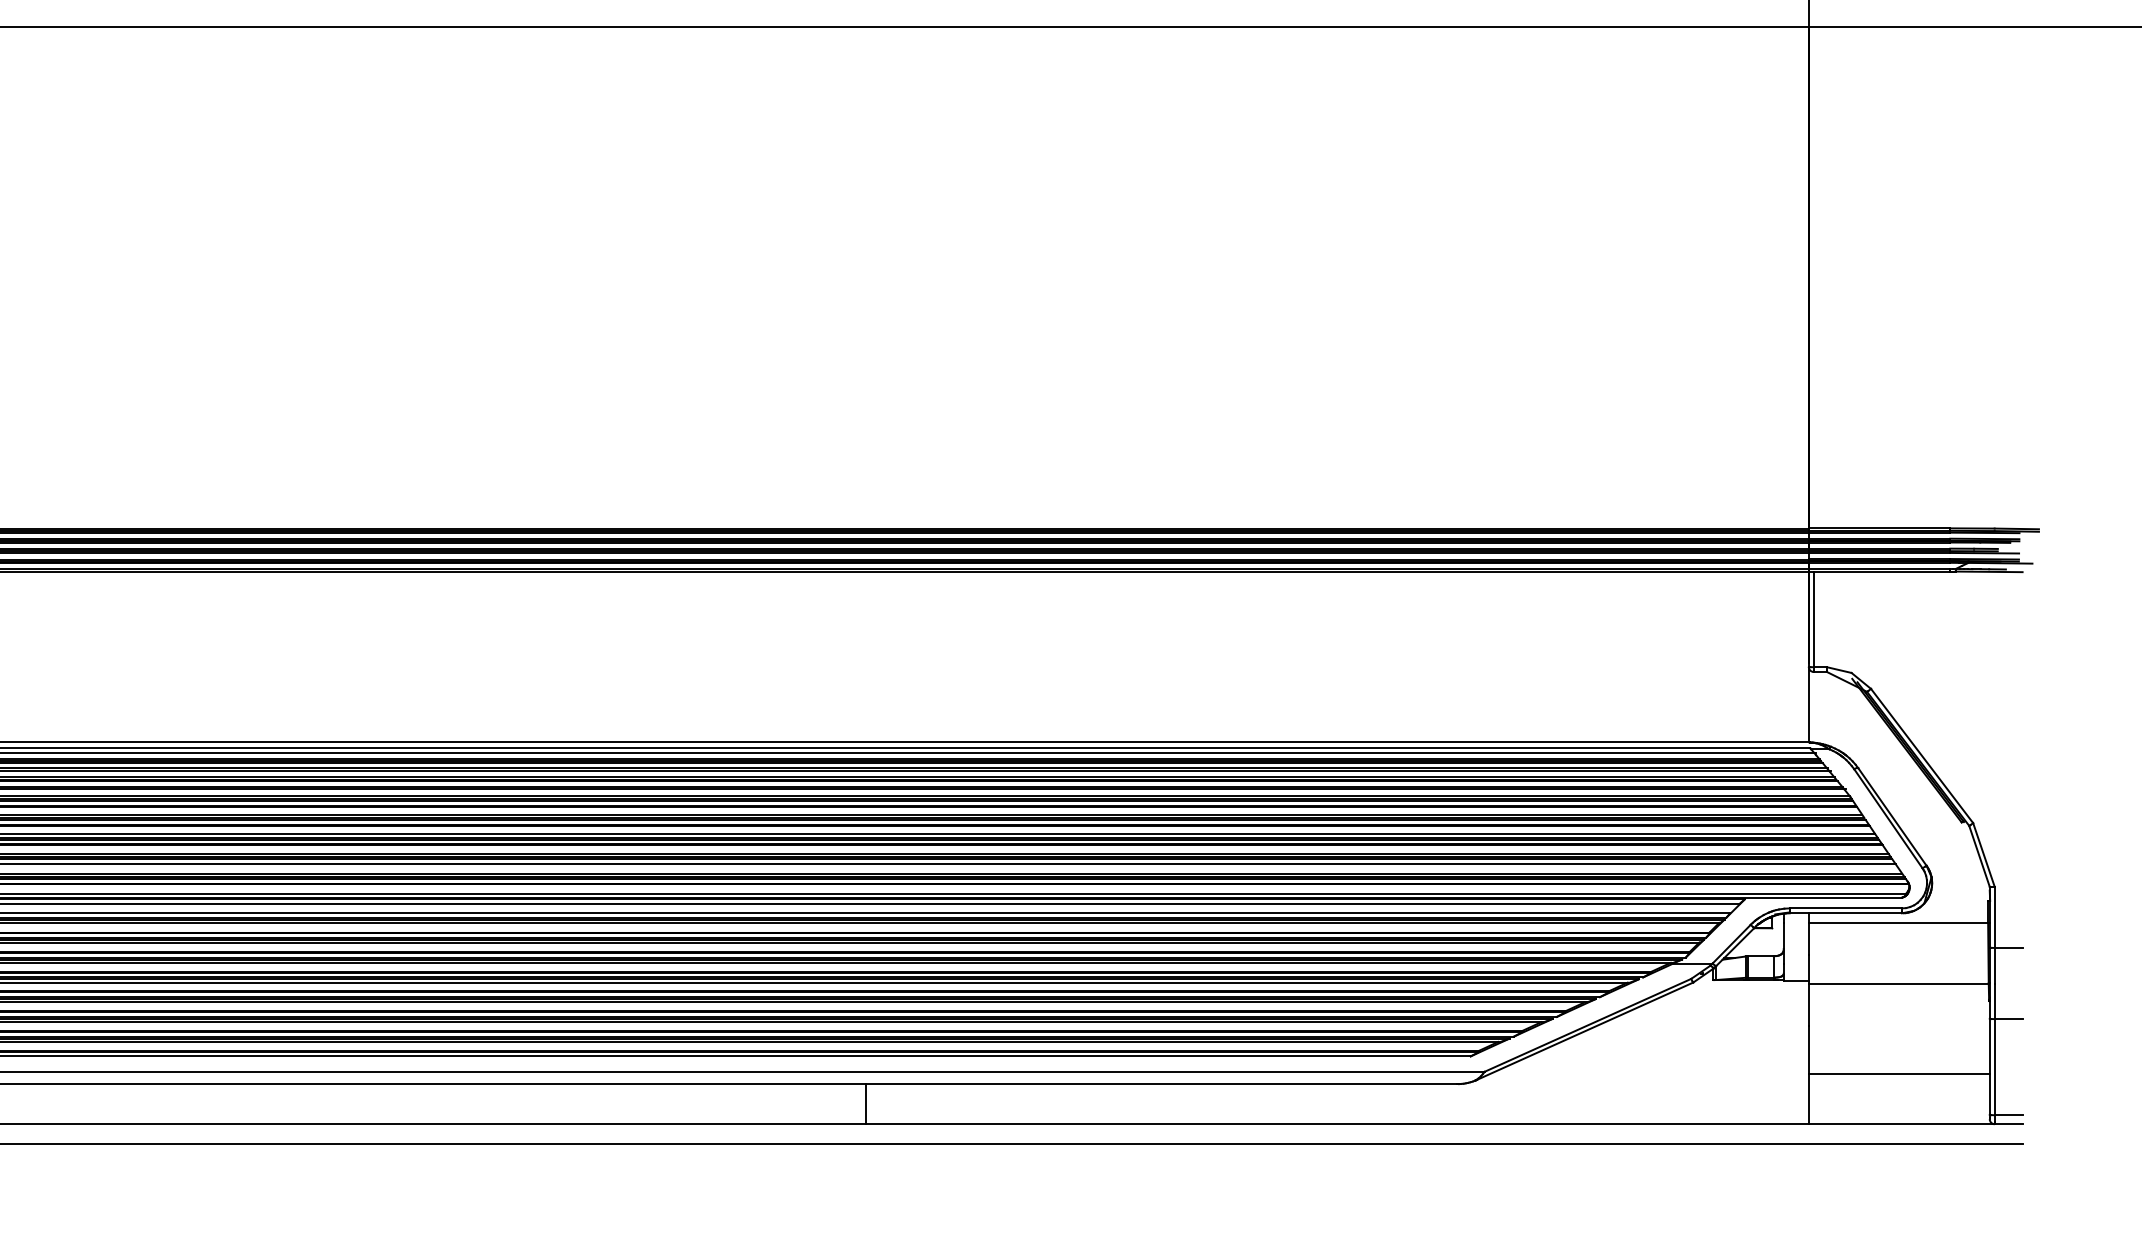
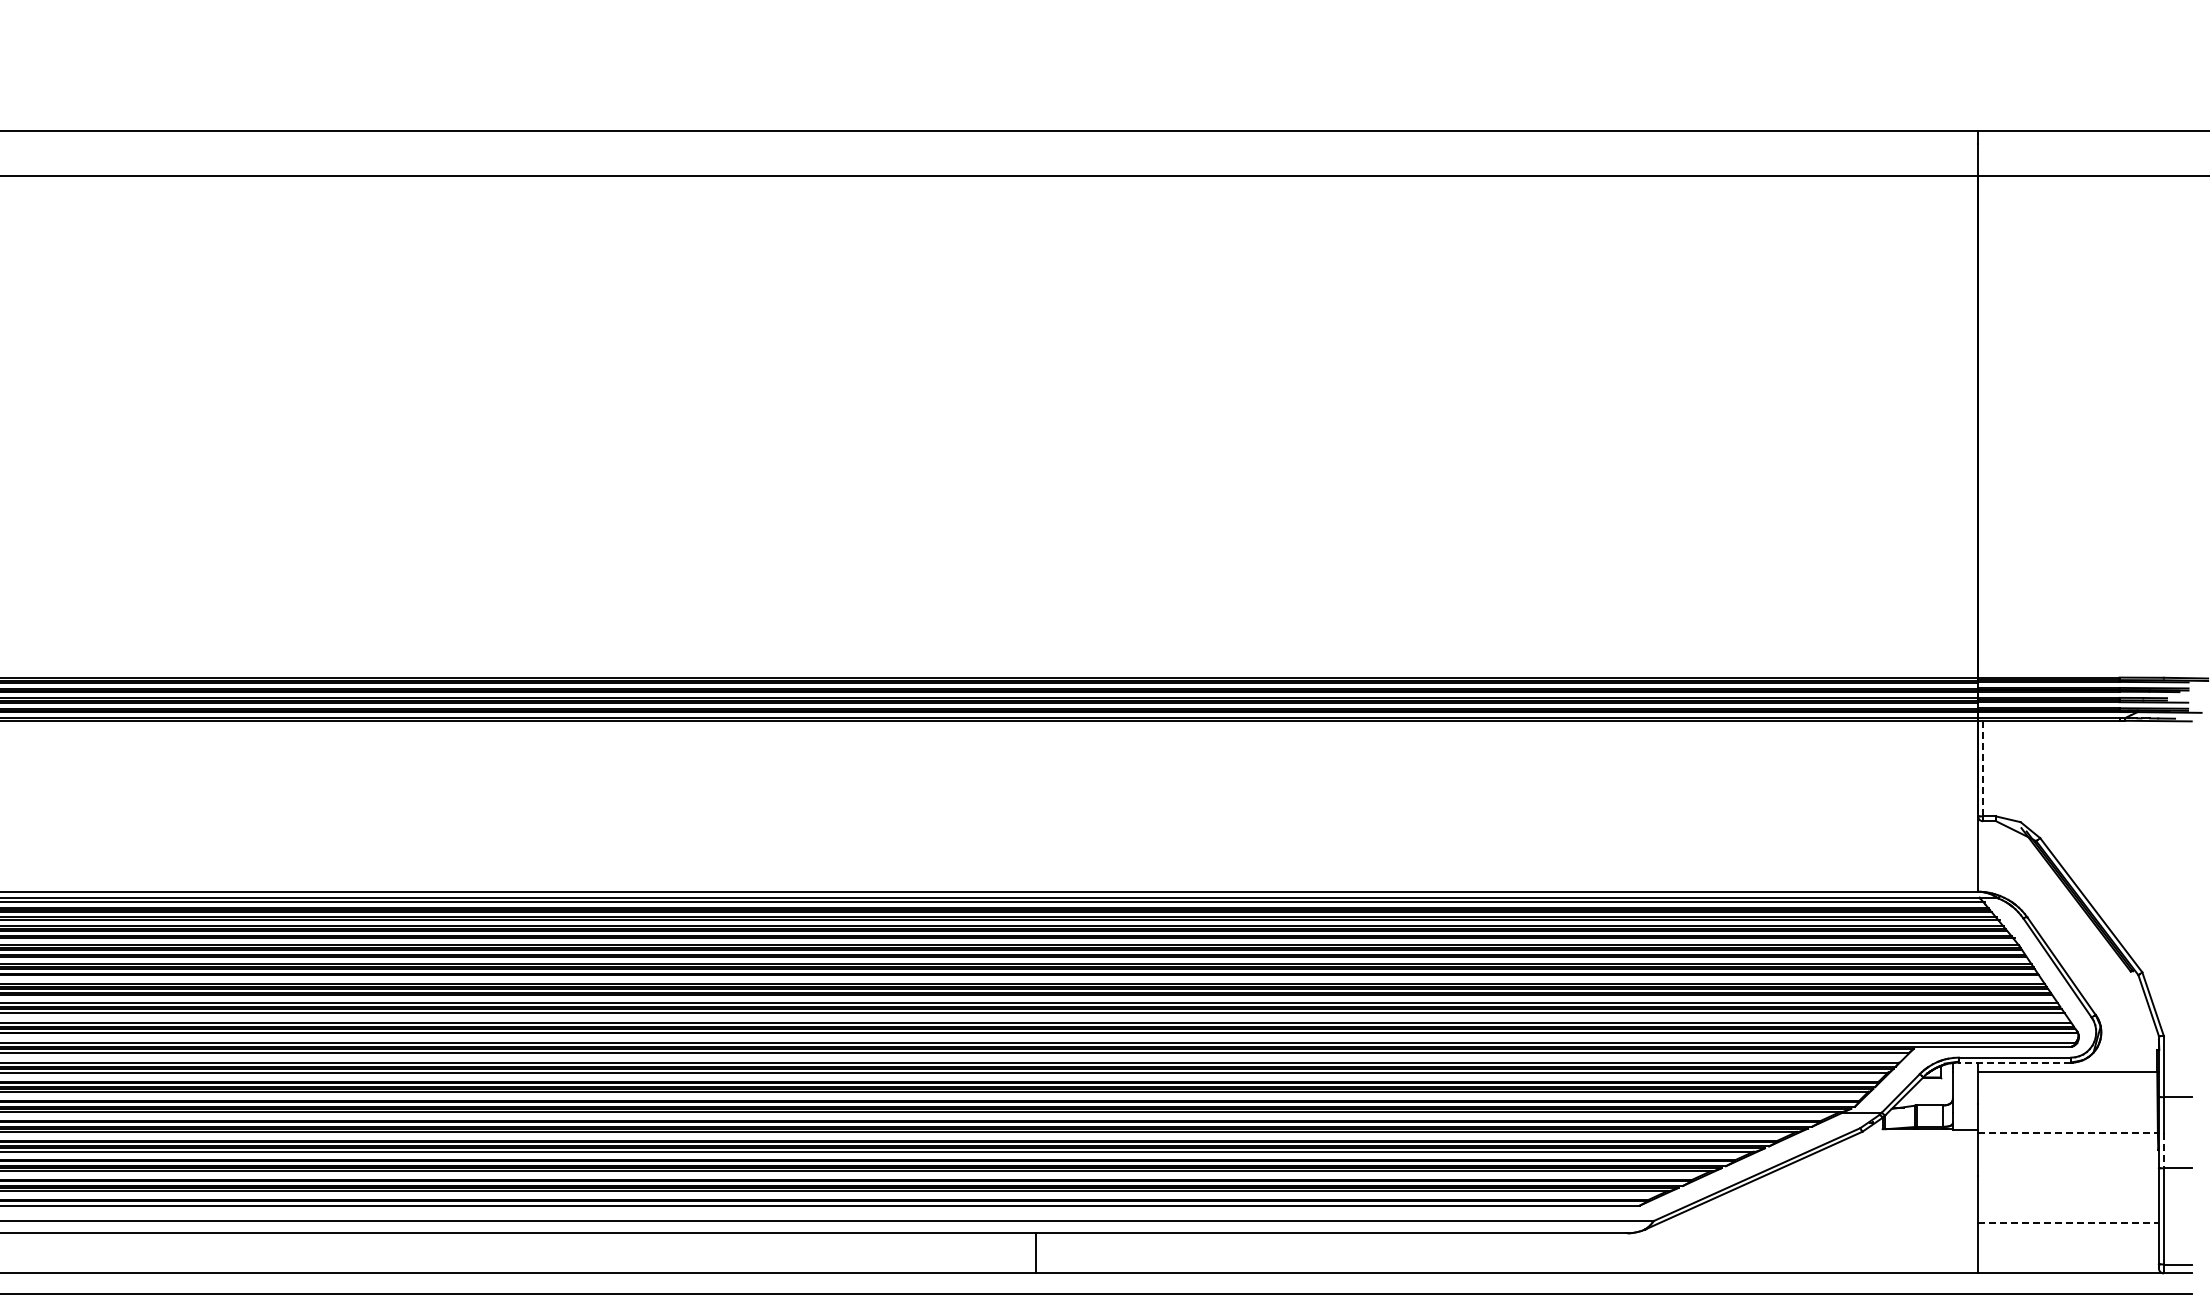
line: (1814, 619) -> (1983, 768), solid -> dashed
line: (1845, 913) -> (2014, 1062), solid -> dashed
line: (1898, 983) -> (2067, 1132), solid -> dashed
line: (1994, 1001) -> (2163, 1150), solid -> dashed
line: (1899, 1074) -> (2068, 1223), solid -> dashed

